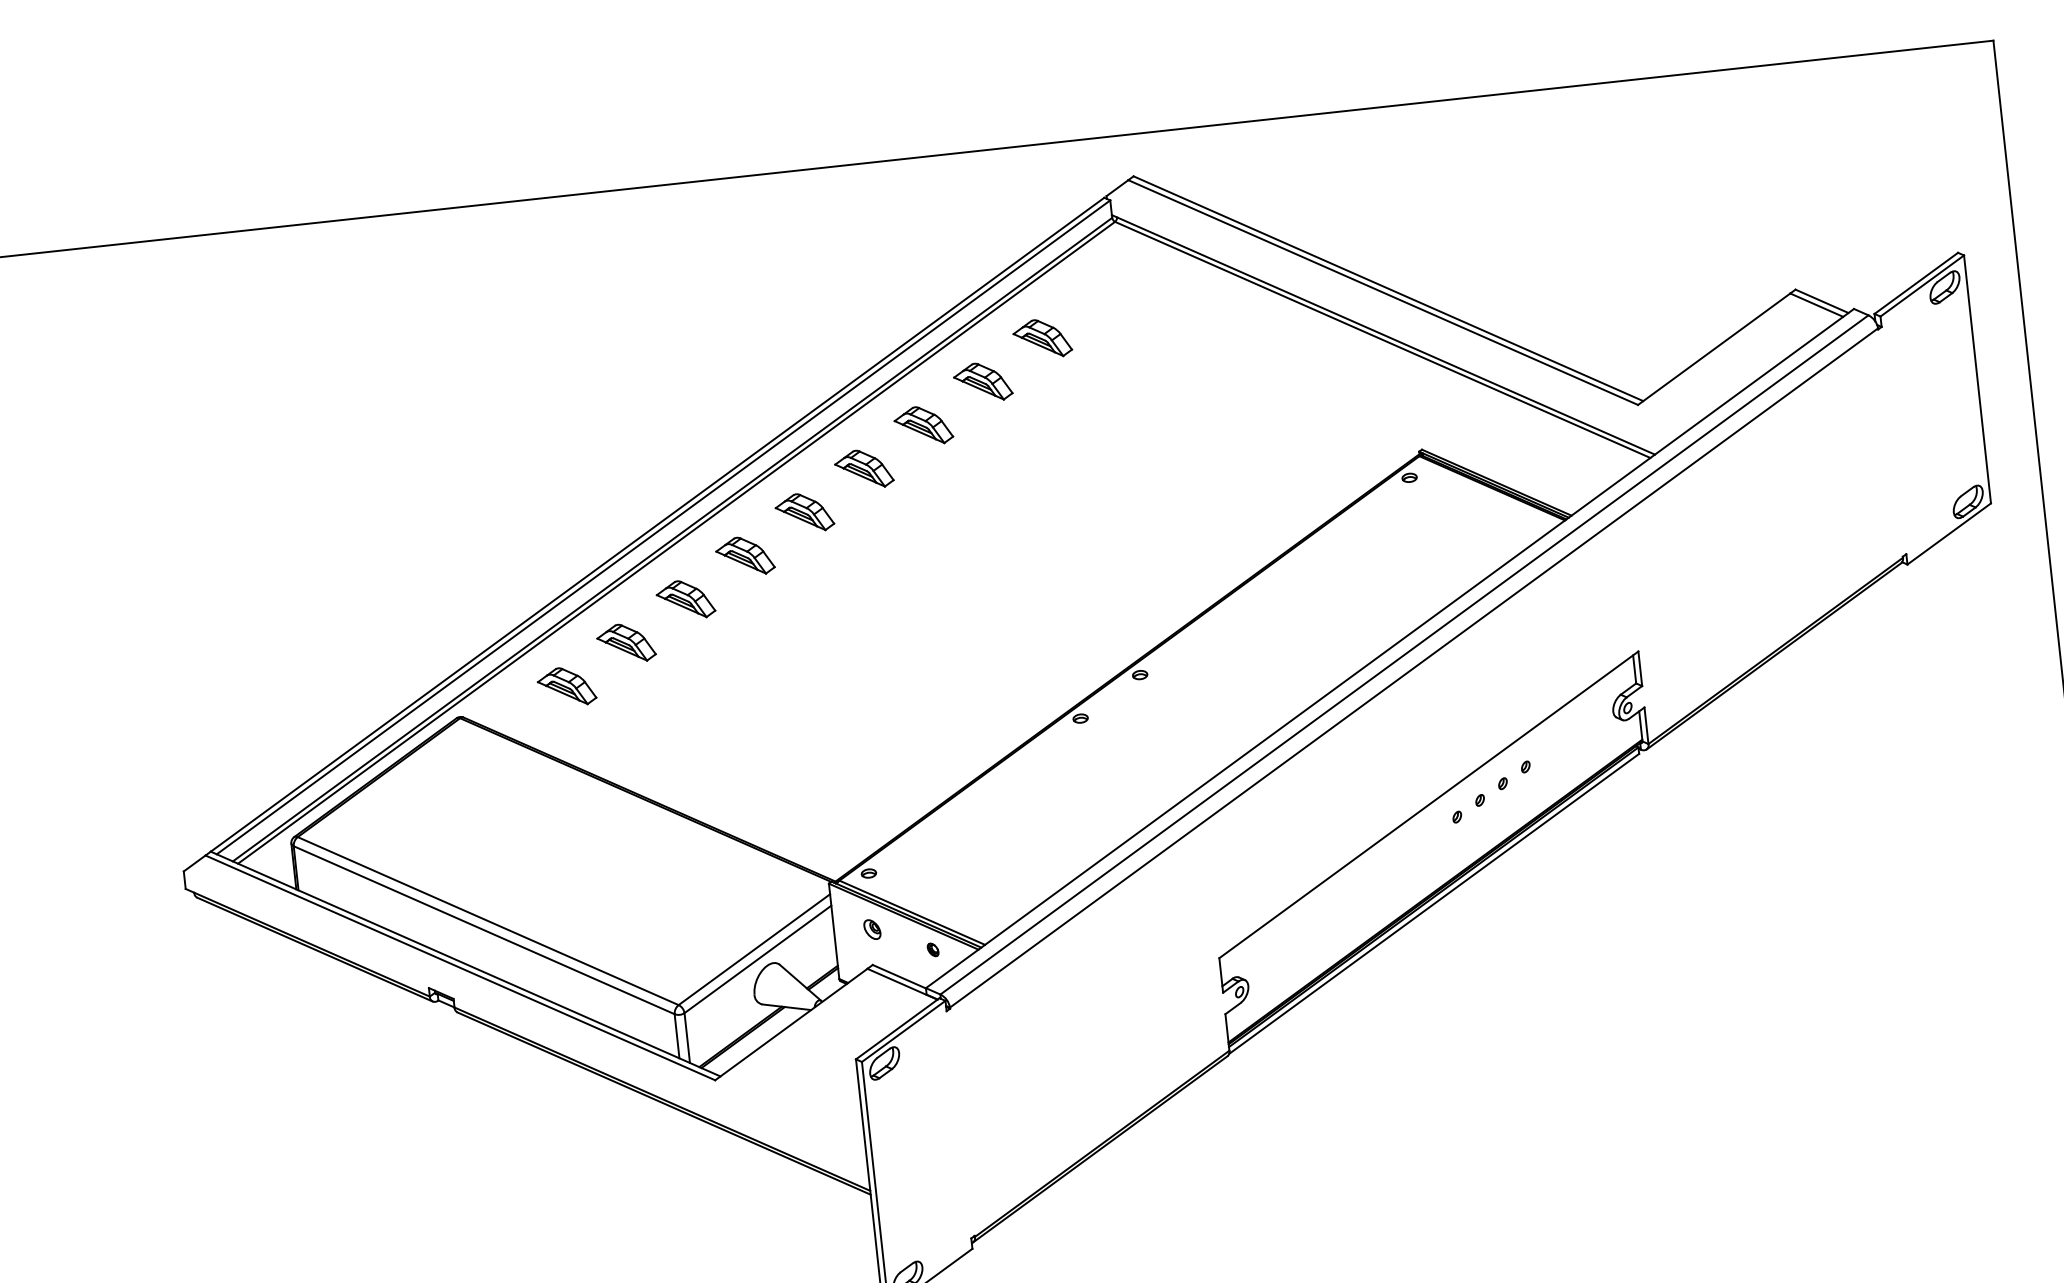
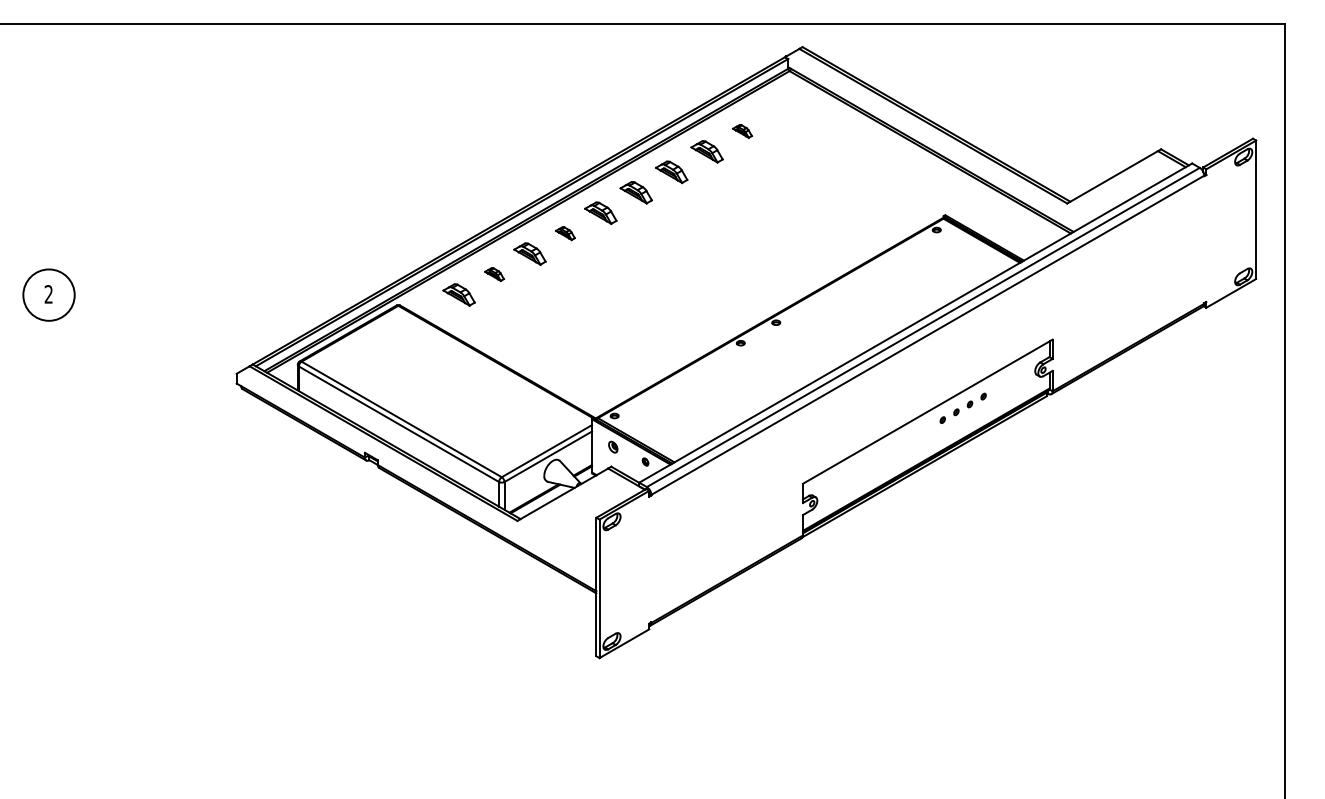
part: (1042, 339) -> (742, 131), size x0.6
part: (745, 556) -> (565, 233), size x0.6
part: (626, 643) -> (494, 274), size x0.6

